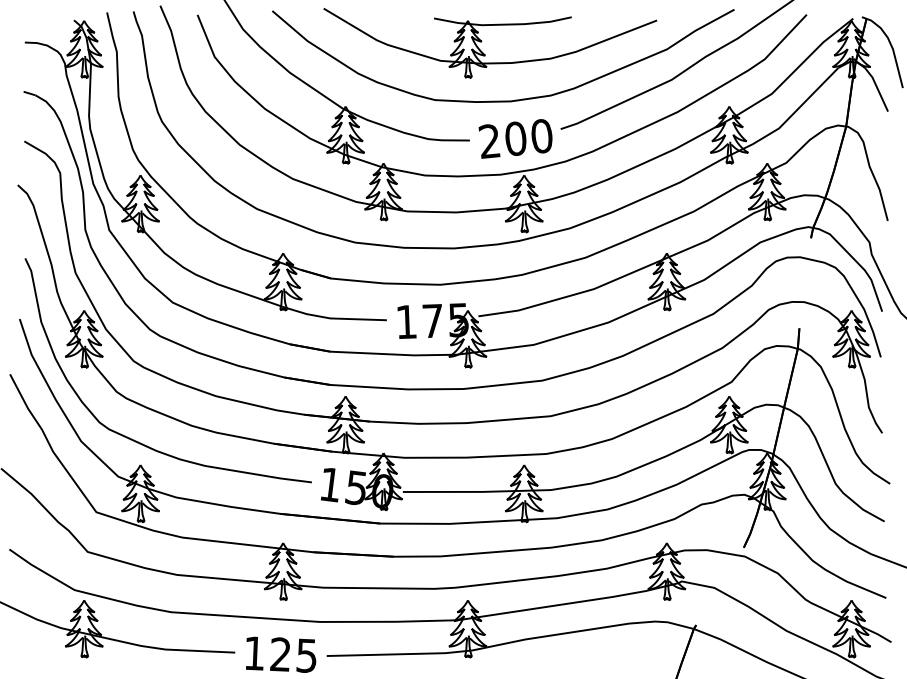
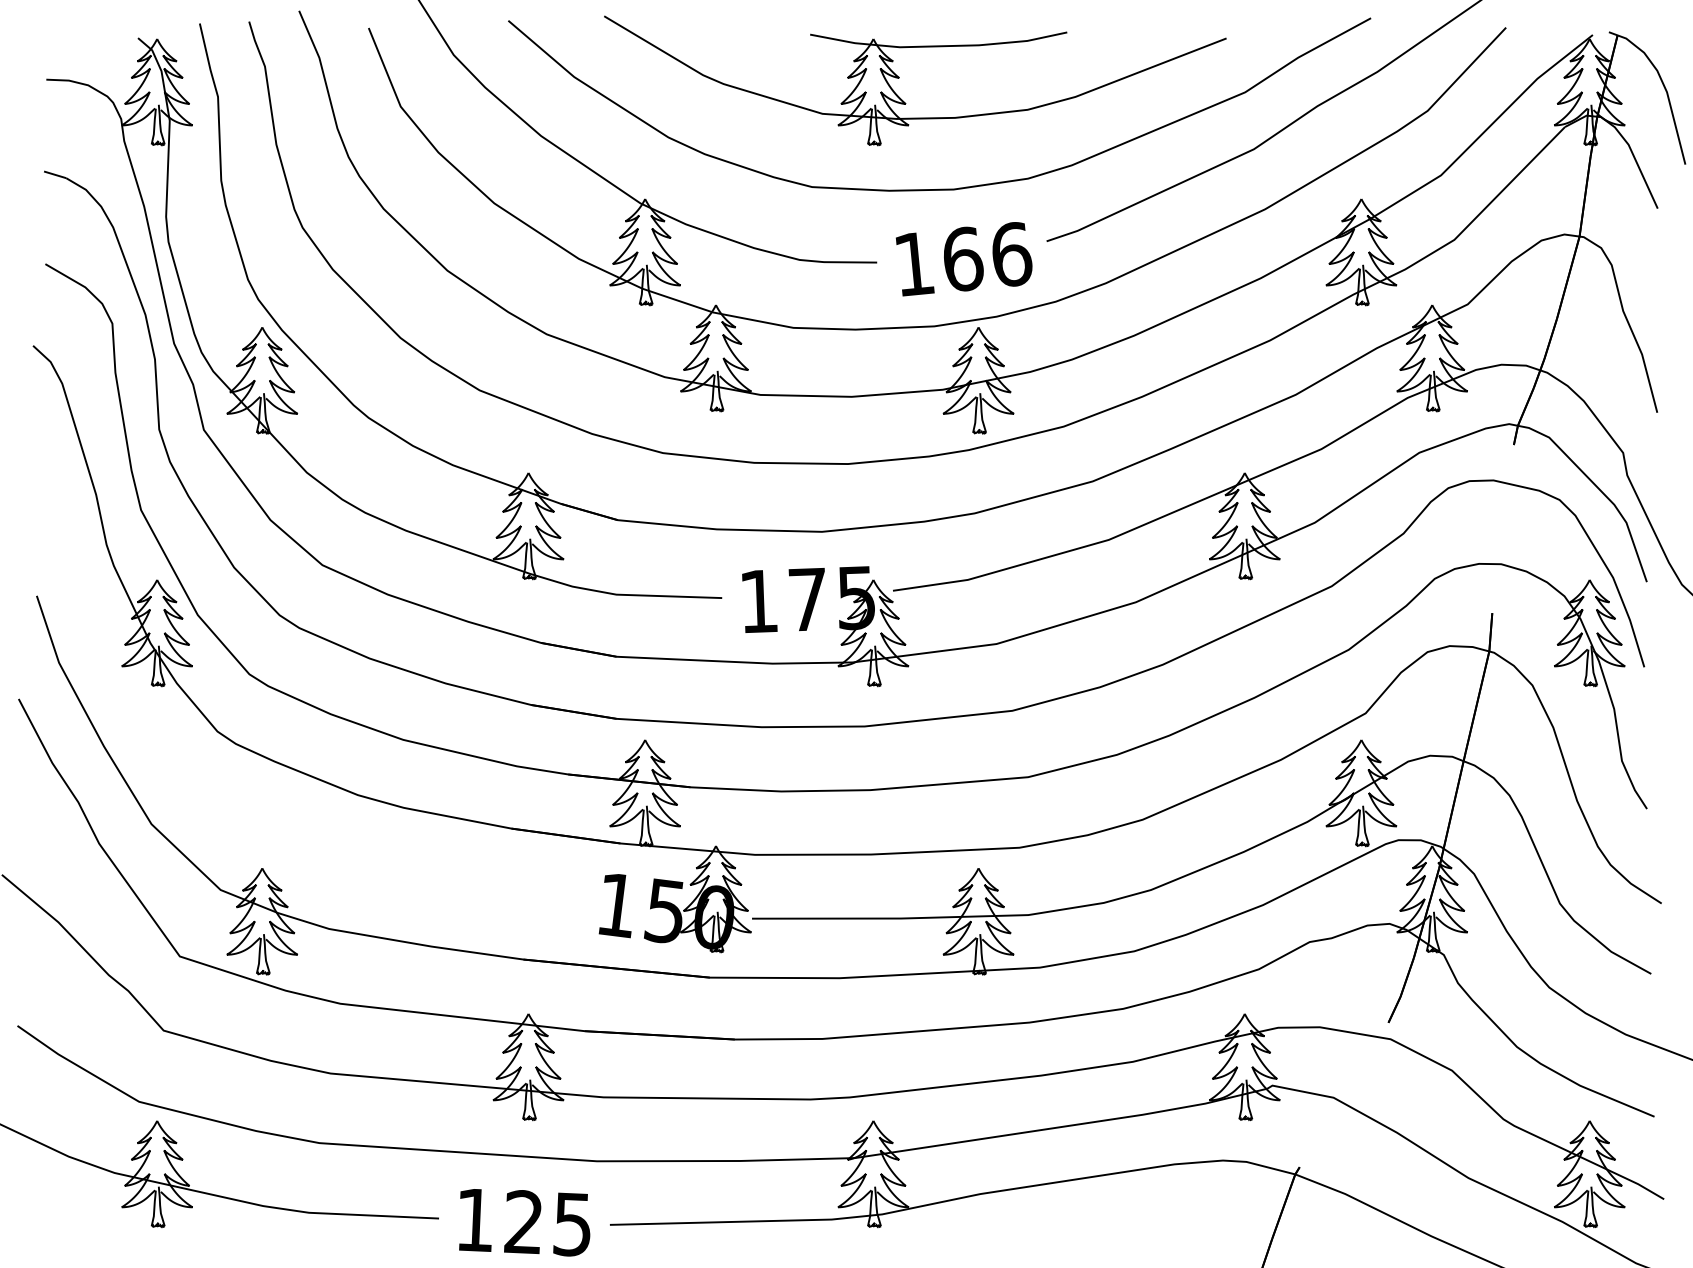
text: (515, 138) -> (962, 258), 200 -> 166
curve: (134, 439) -> (250, 820), removed

